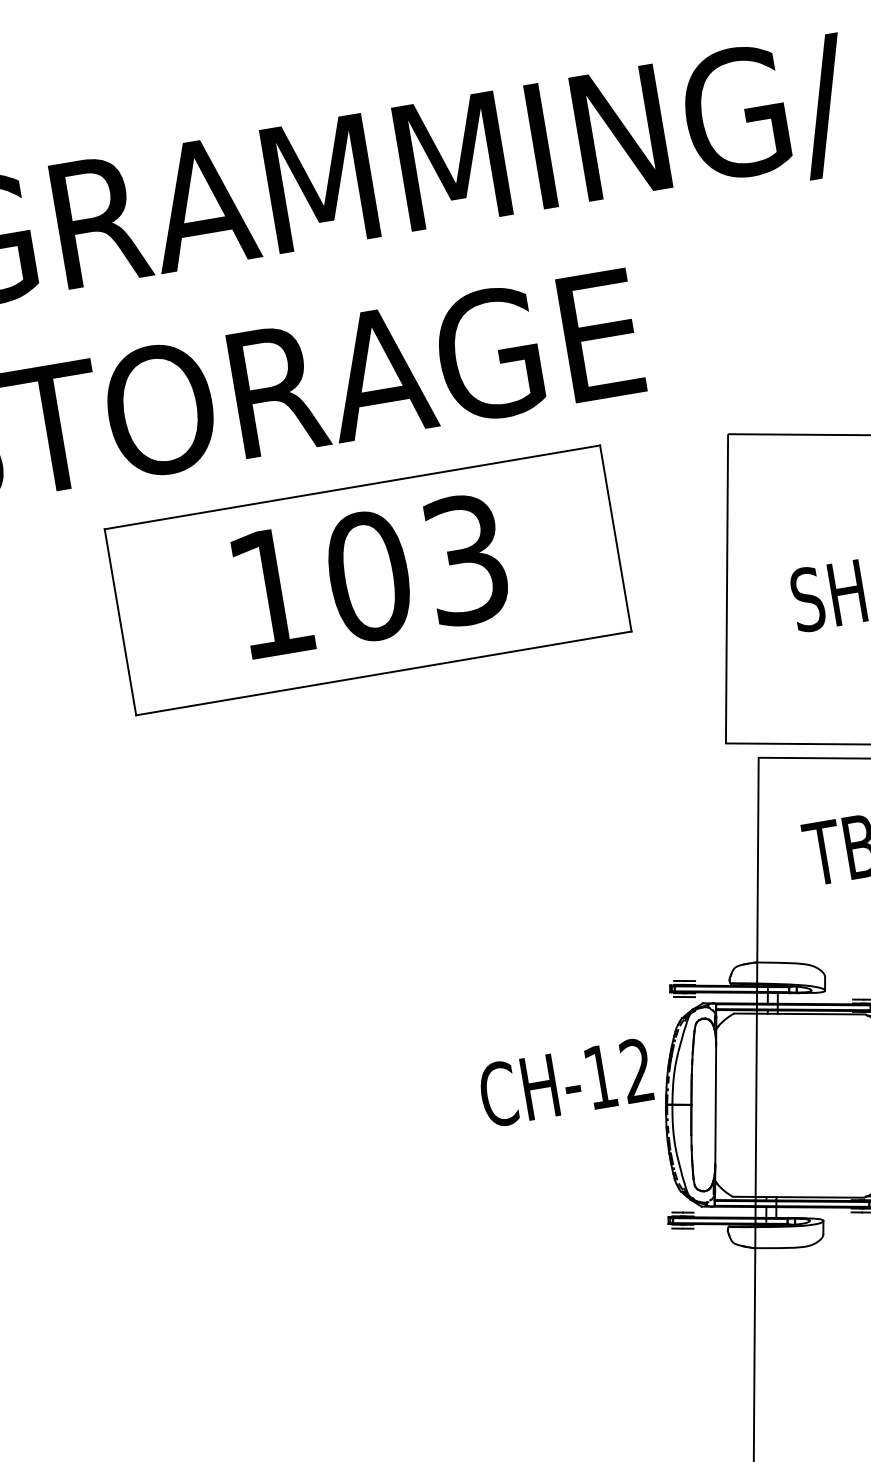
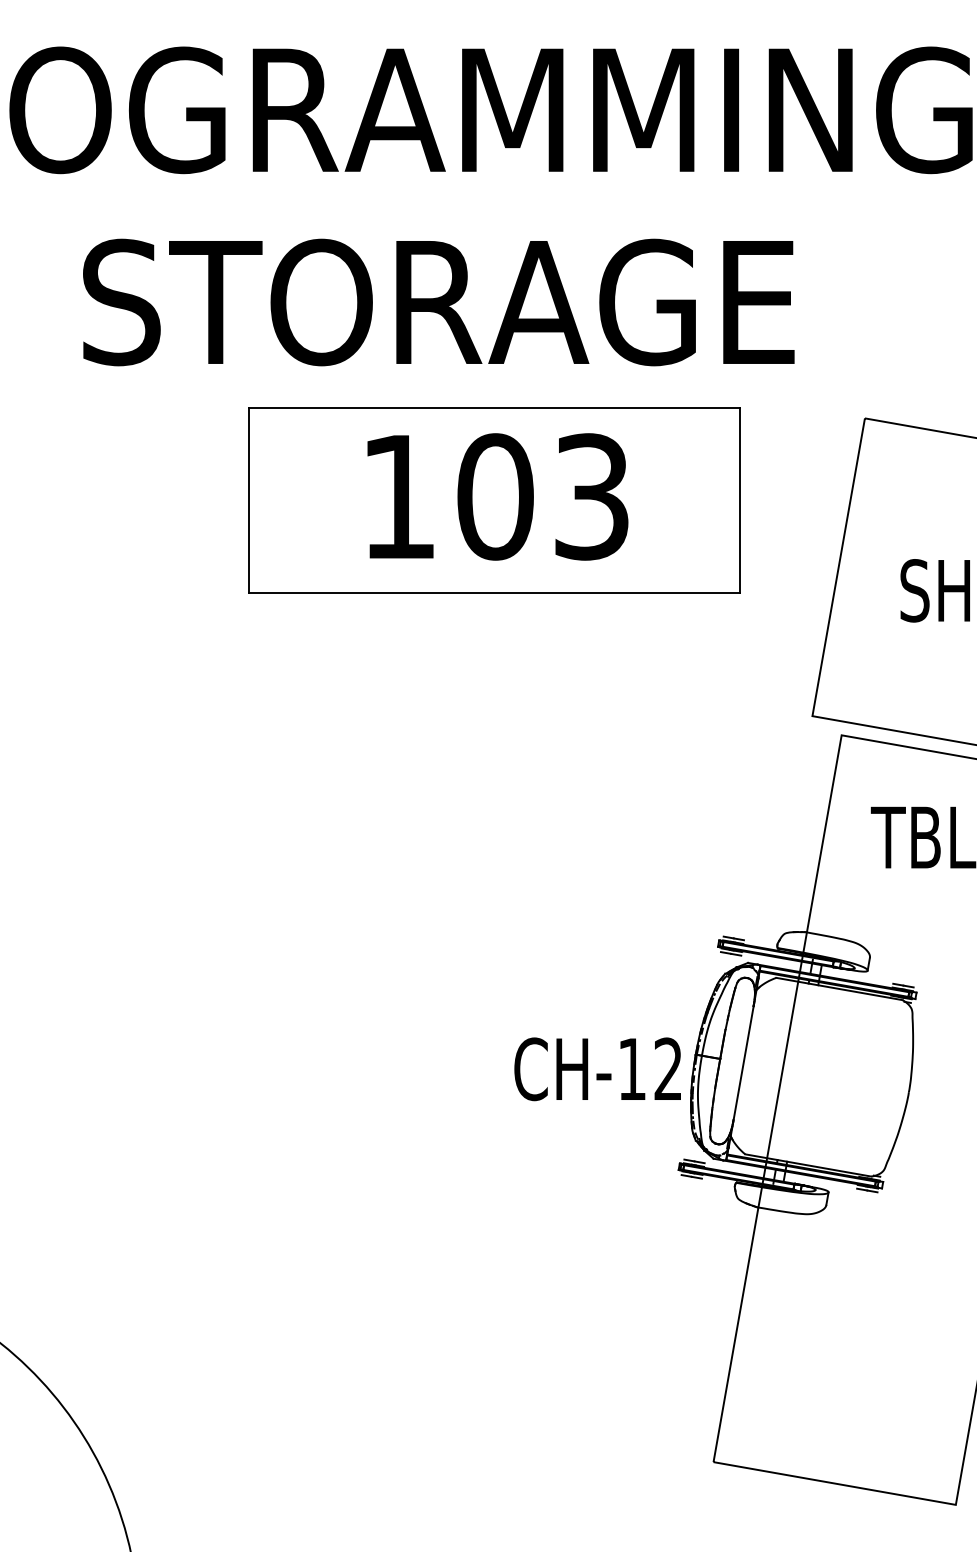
text: (565, 1083) -> (597, 1069), moved

